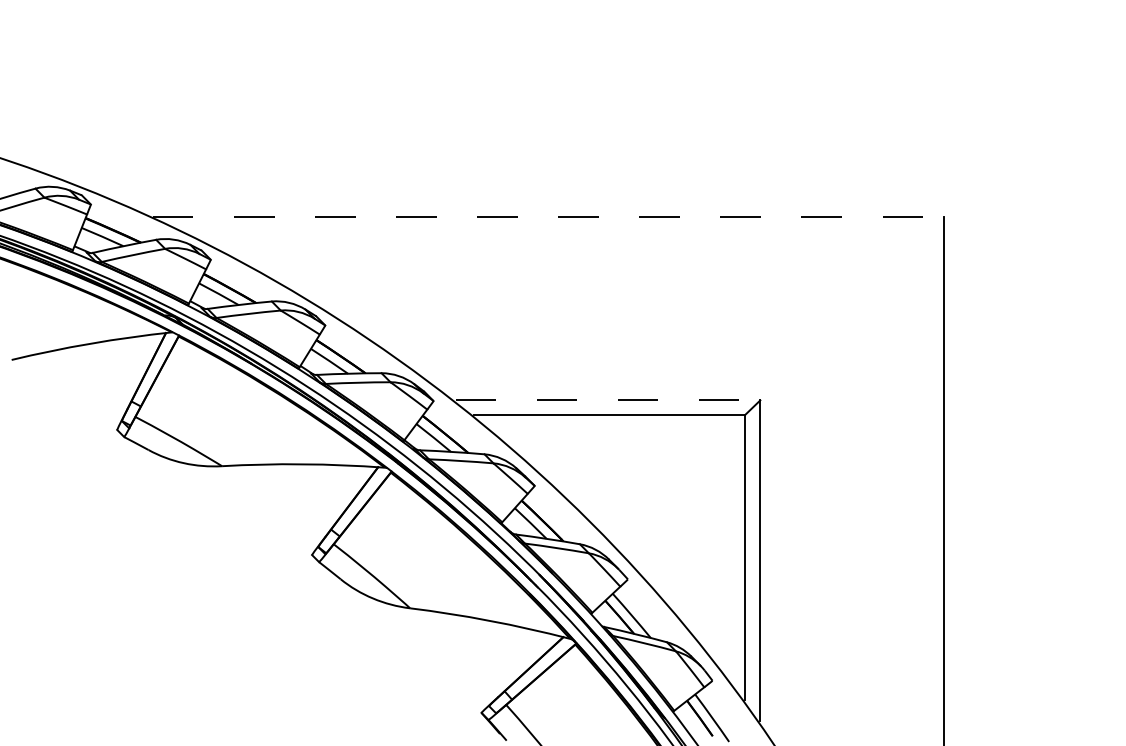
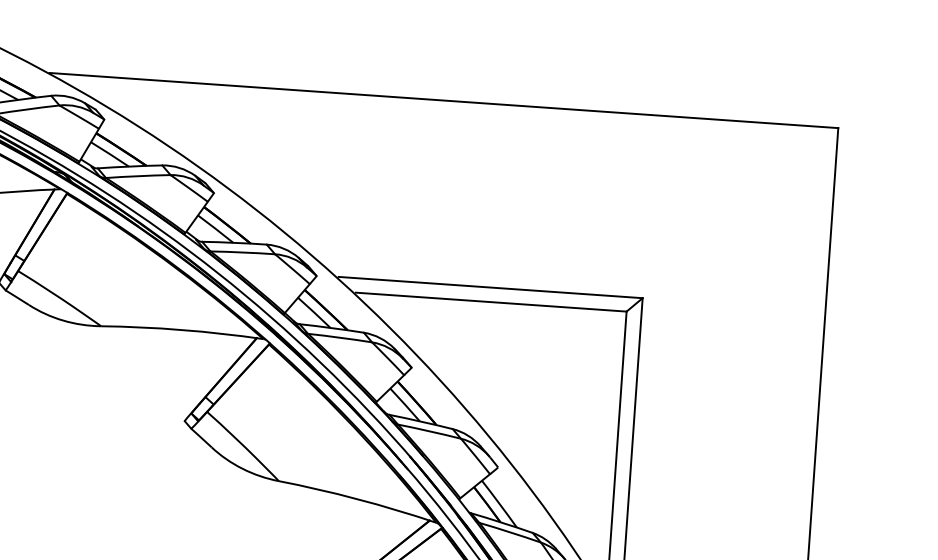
line: (548, 217) -> (444, 100), dashed -> solid
line: (608, 400) -> (491, 287), dashed -> solid

